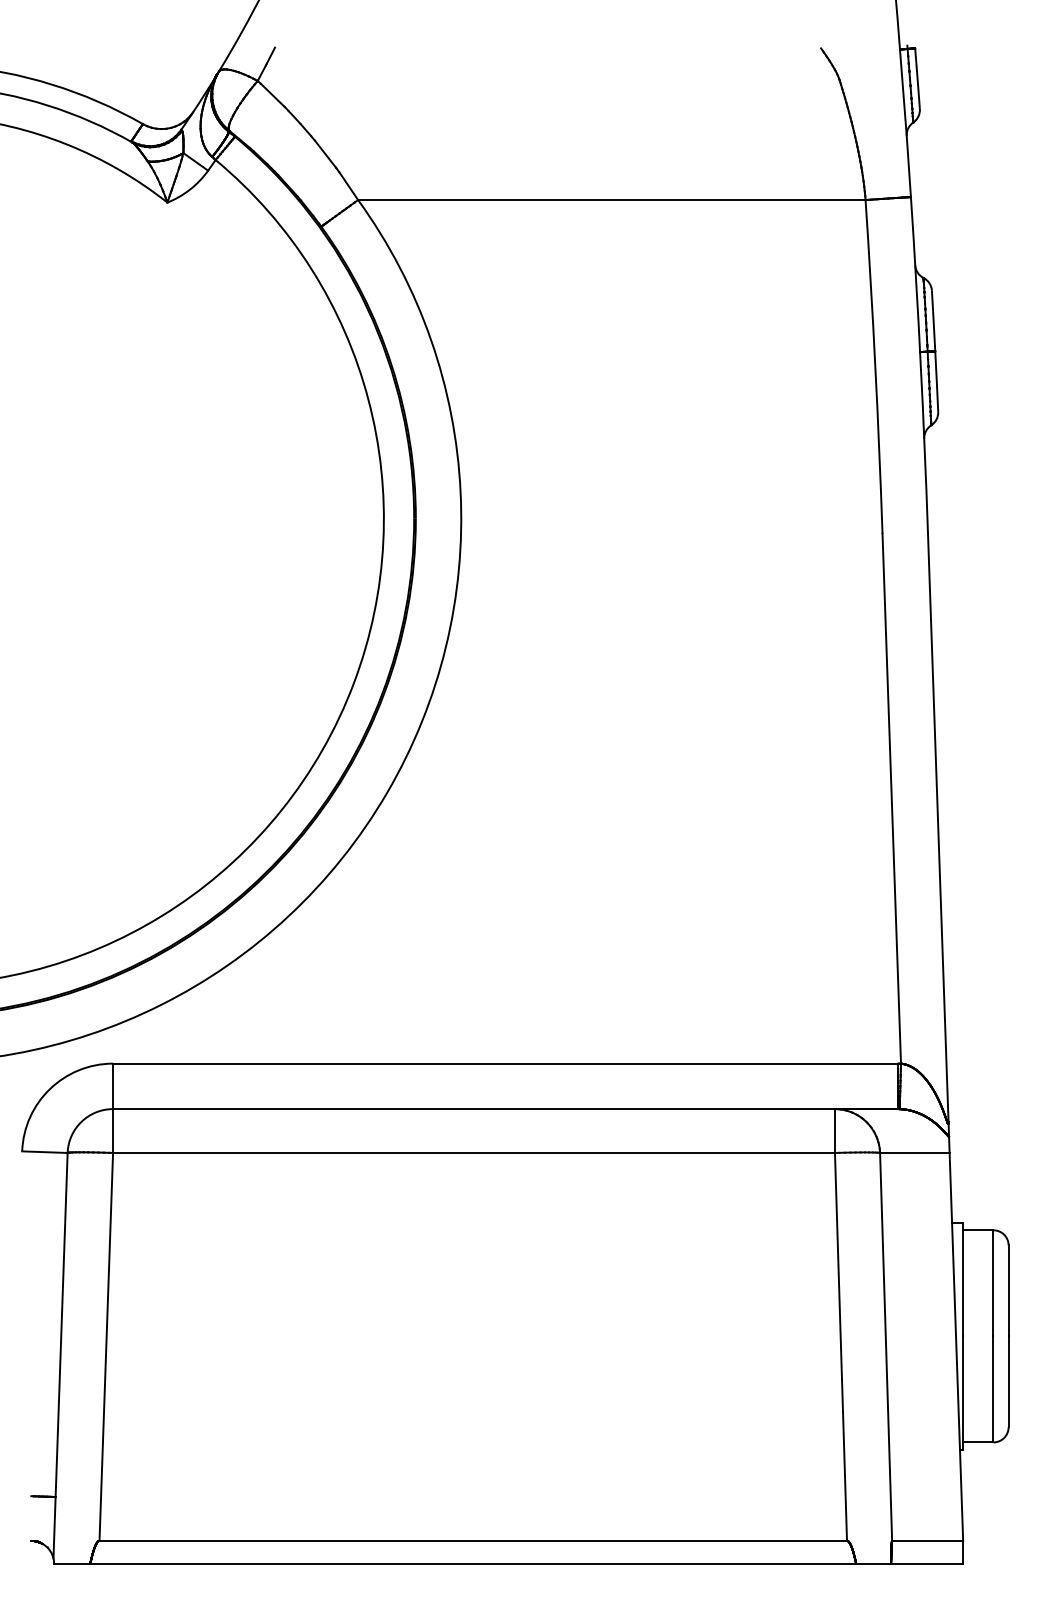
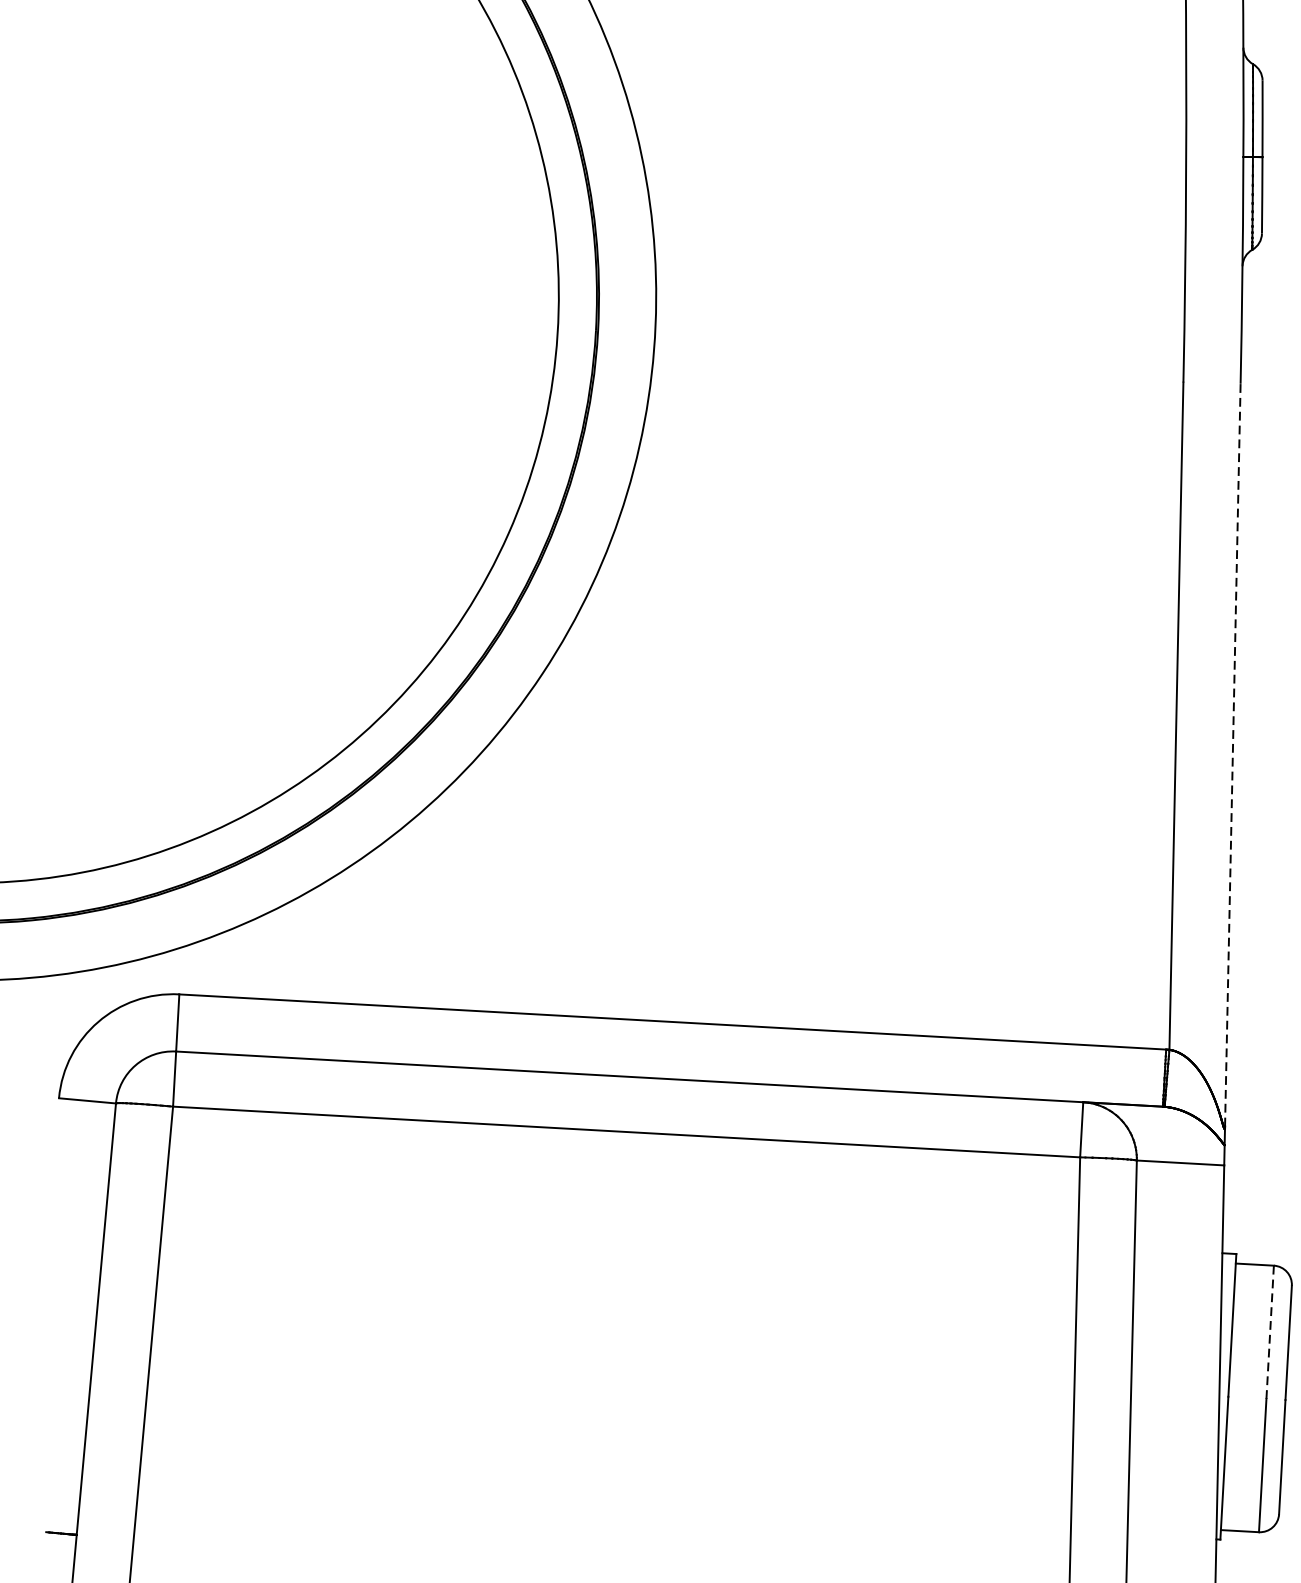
line: (938, 826) -> (1233, 754), solid -> dashed
line: (993, 1282) -> (1270, 1331), solid -> dashed

